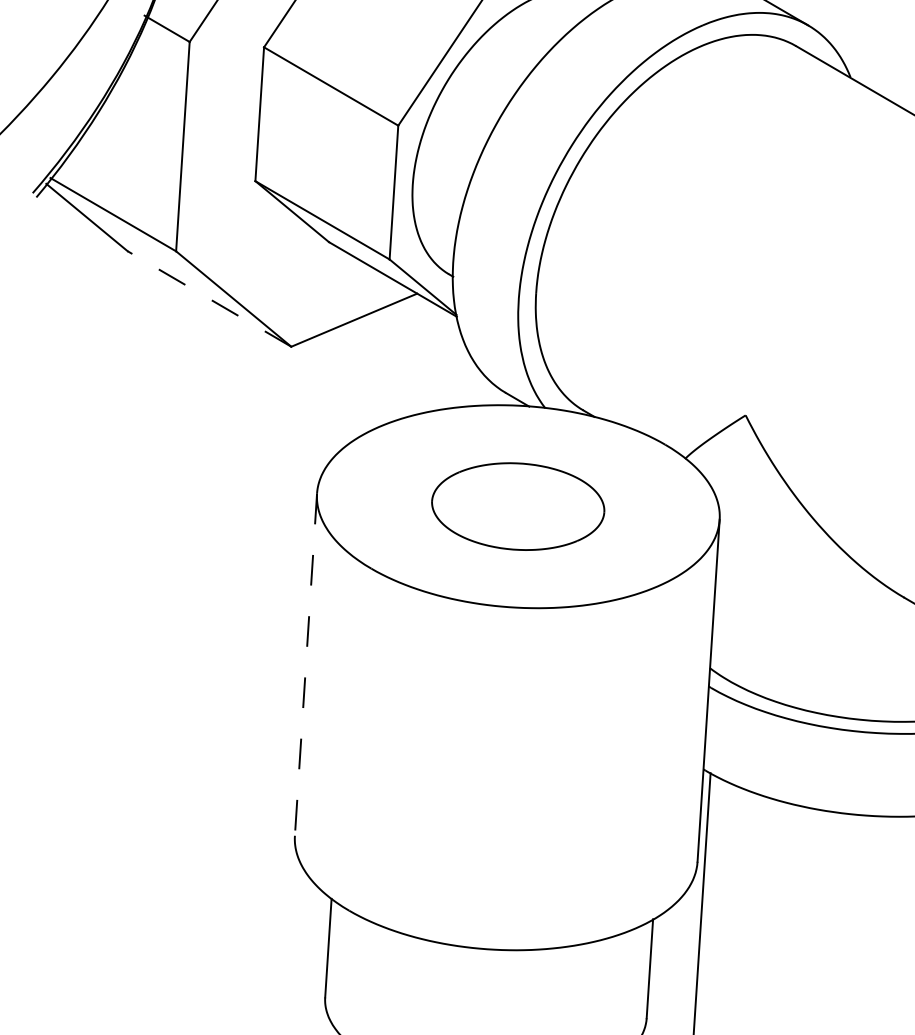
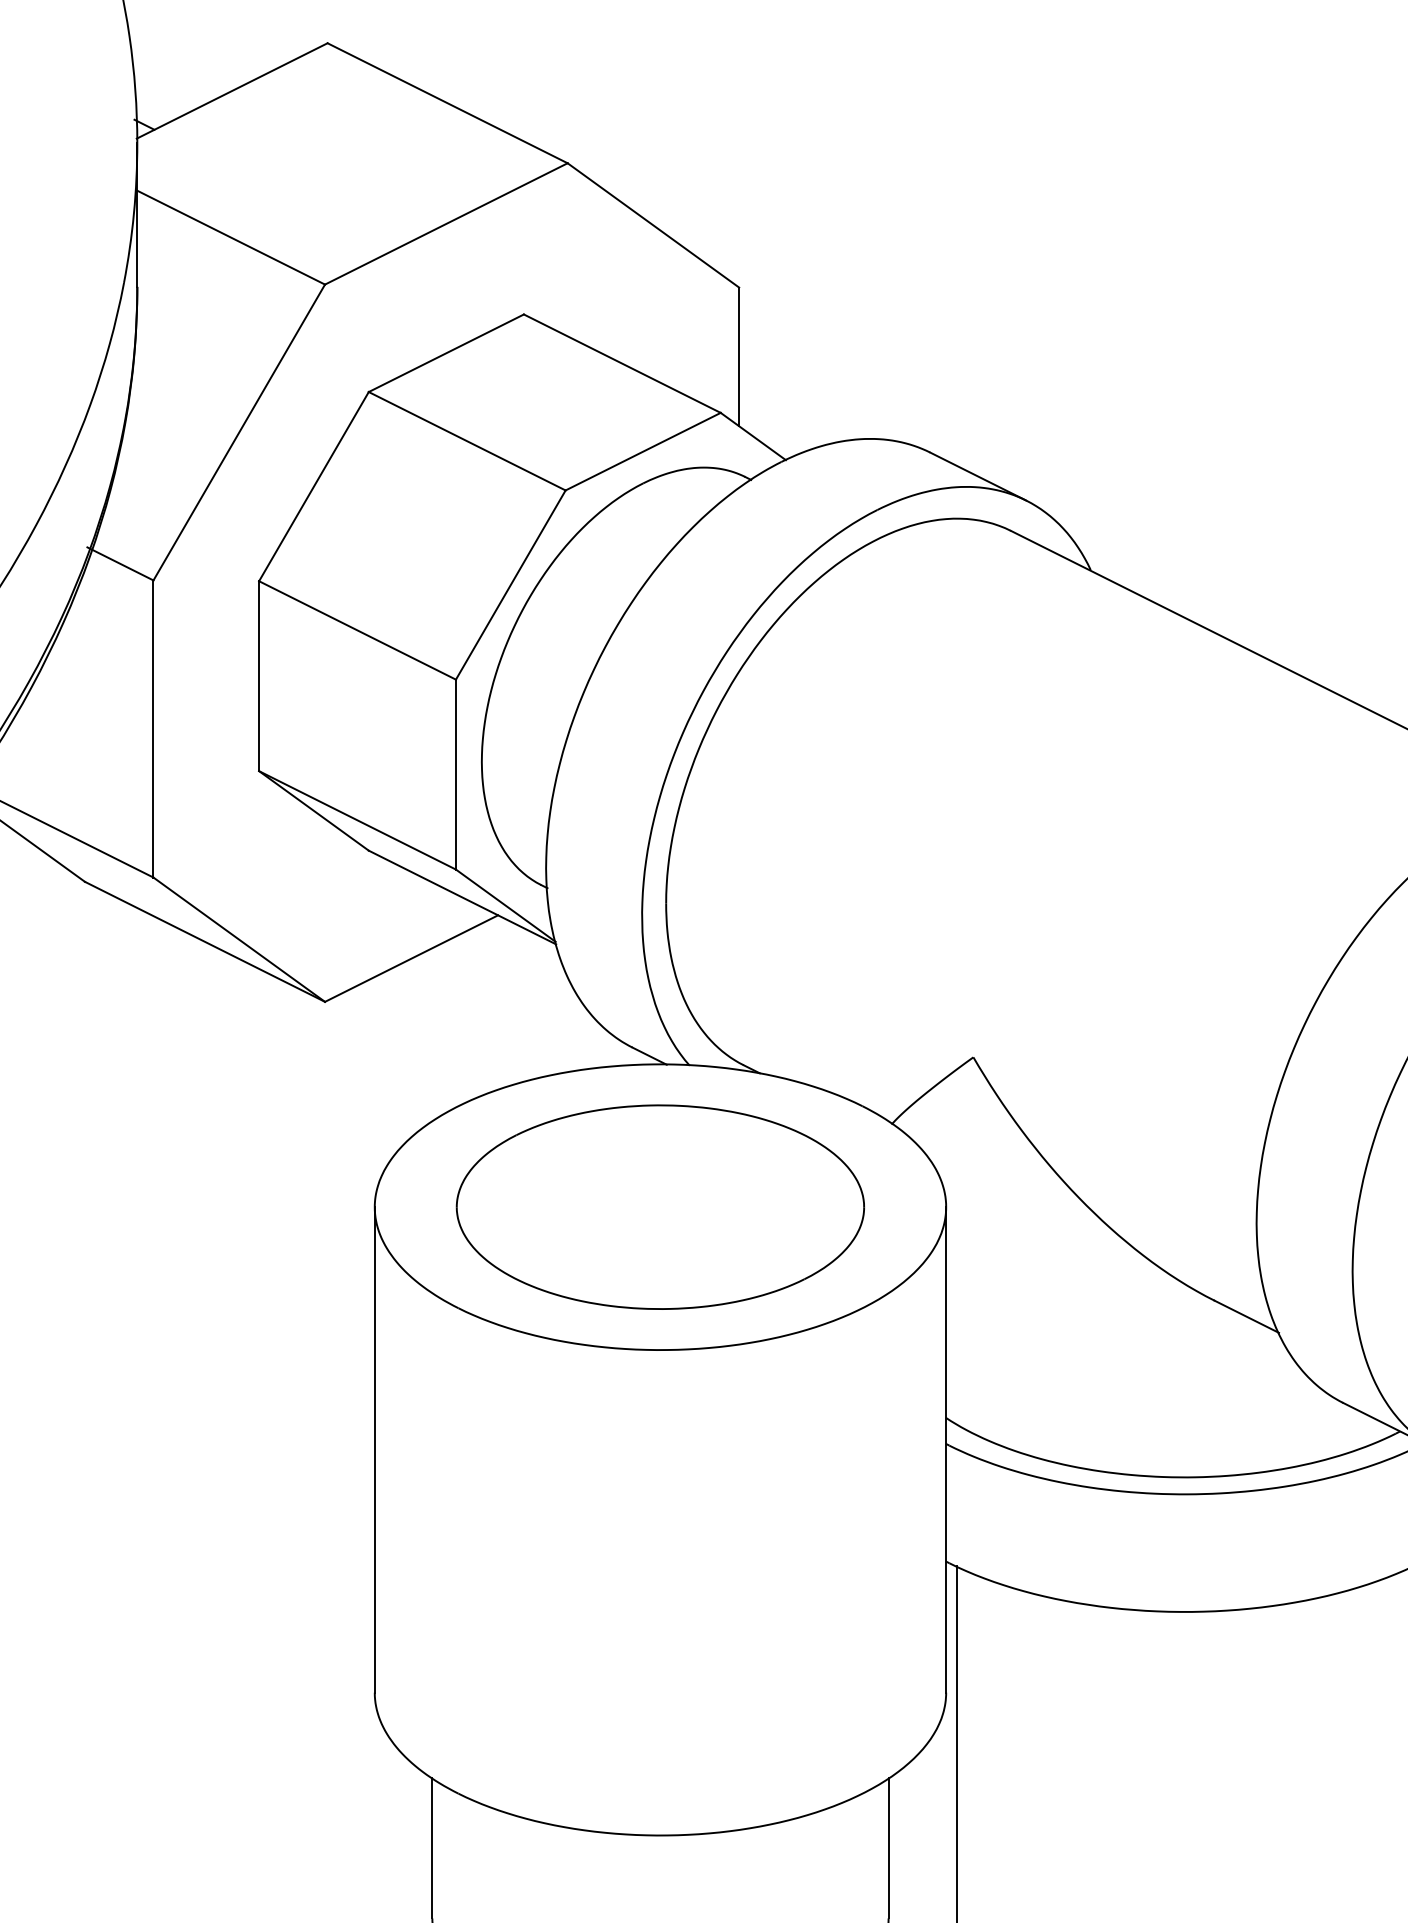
line: (209, 298) -> (204, 941), dashed -> solid
part: (517, 506) -> (659, 1206), size x1.67
line: (305, 664) -> (374, 1449), dashed -> solid

